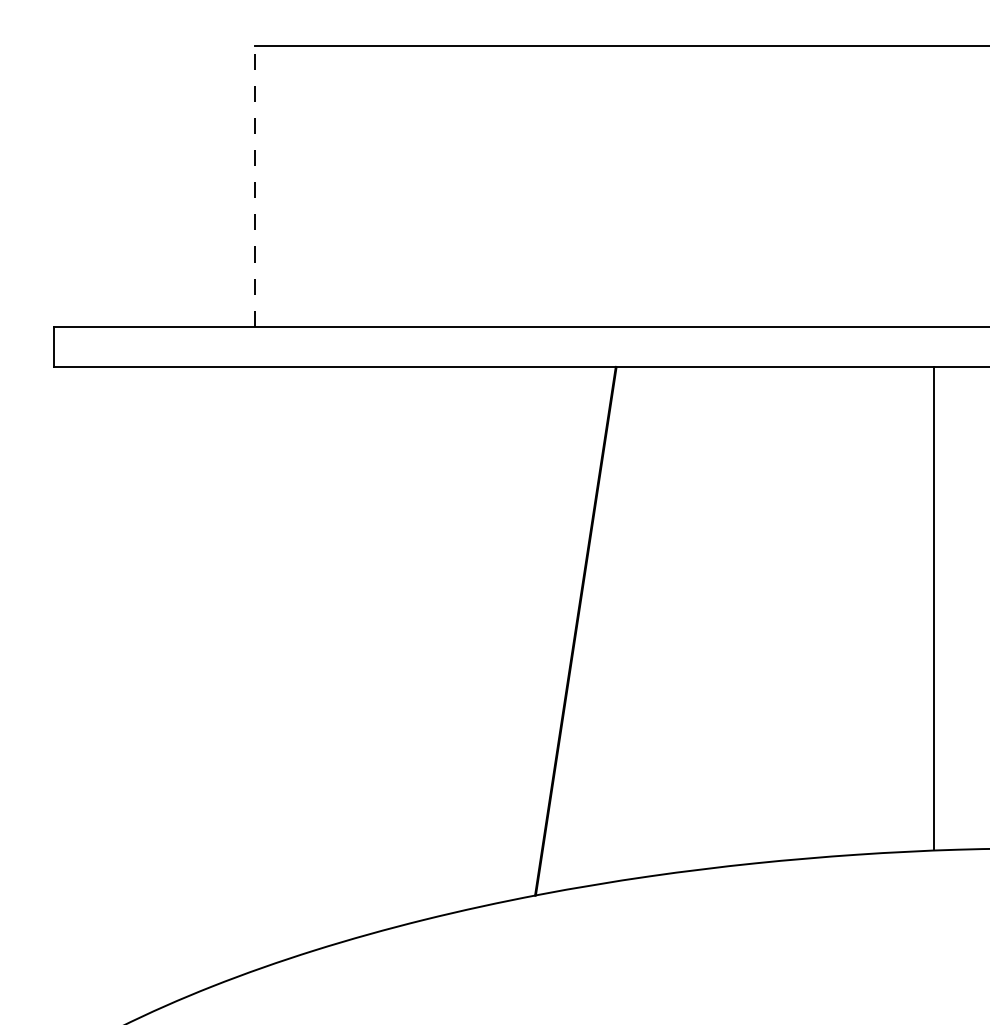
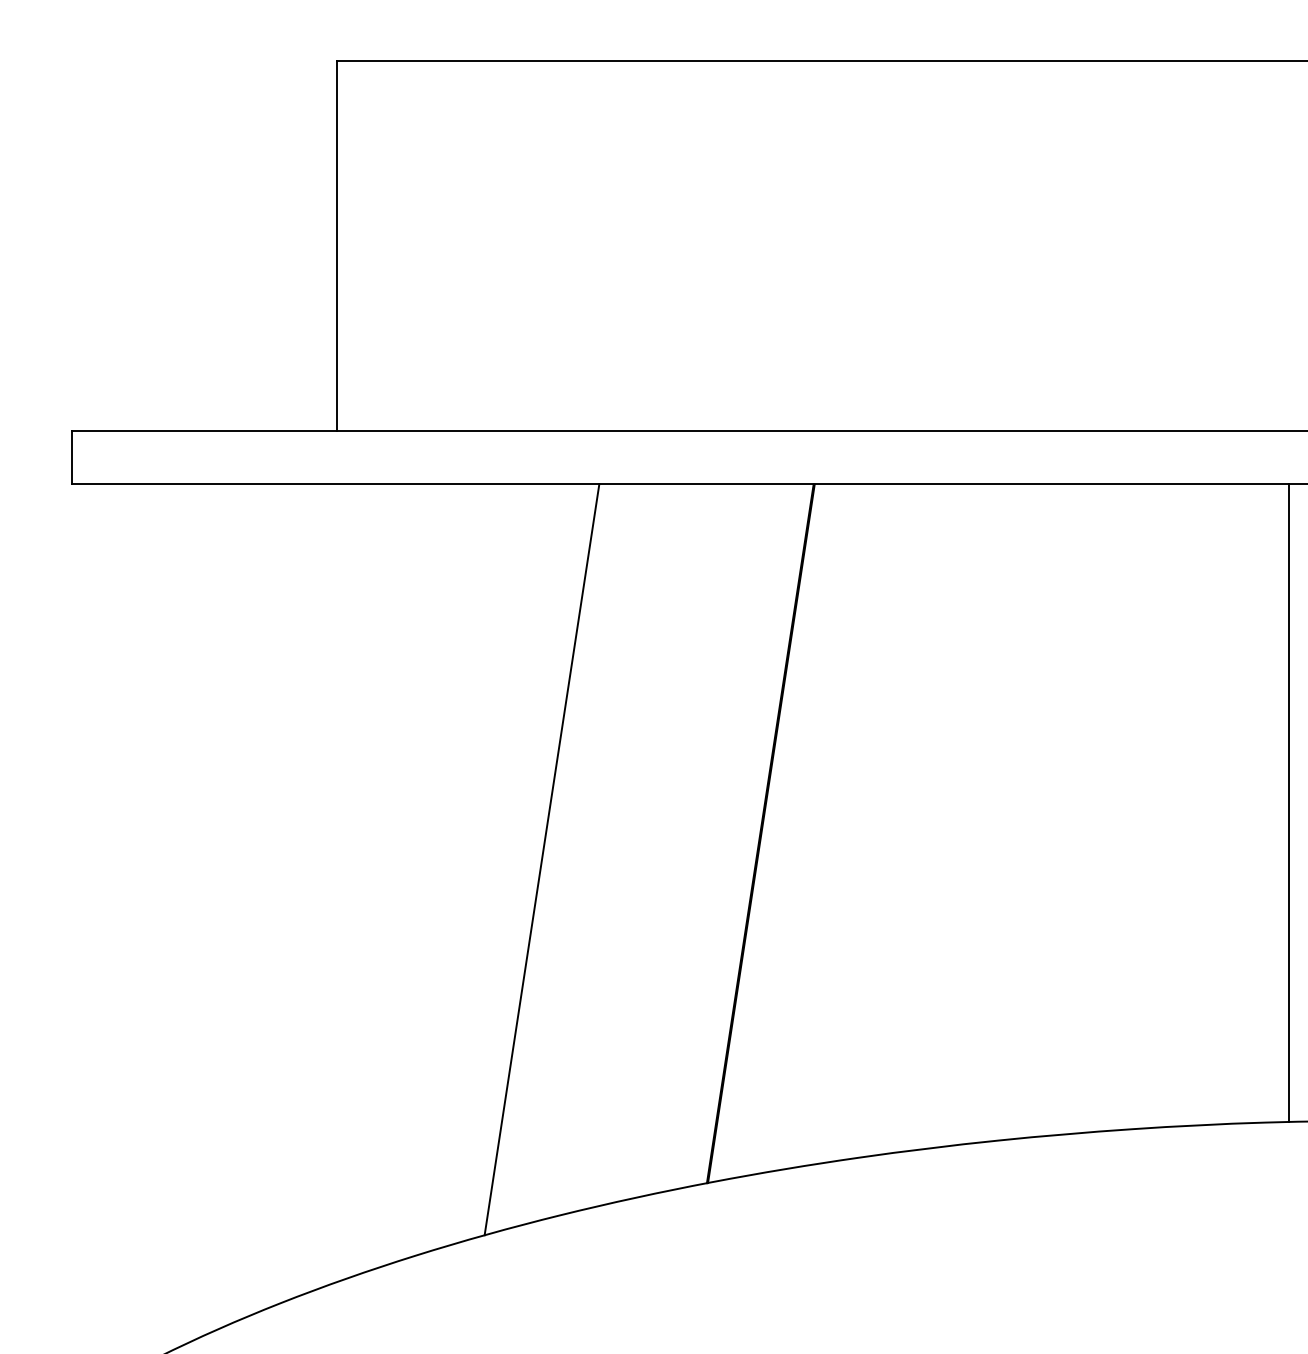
line: (254, 185) -> (336, 245), dashed -> solid
line: (934, 608) -> (1289, 803), moved
line: (409, 650) -> (541, 859), added

